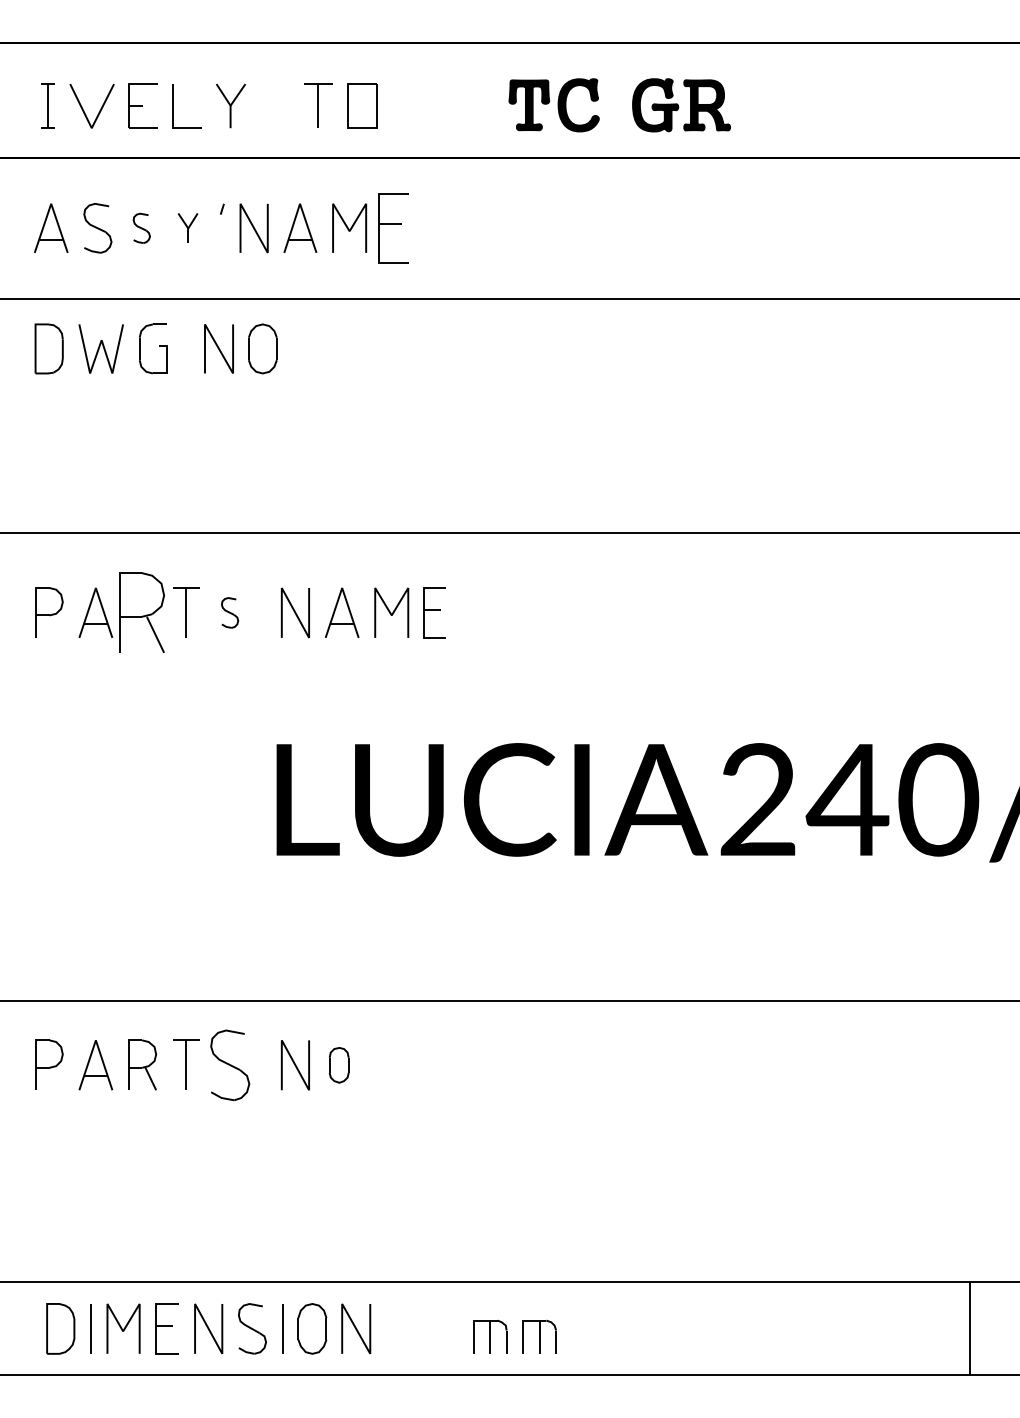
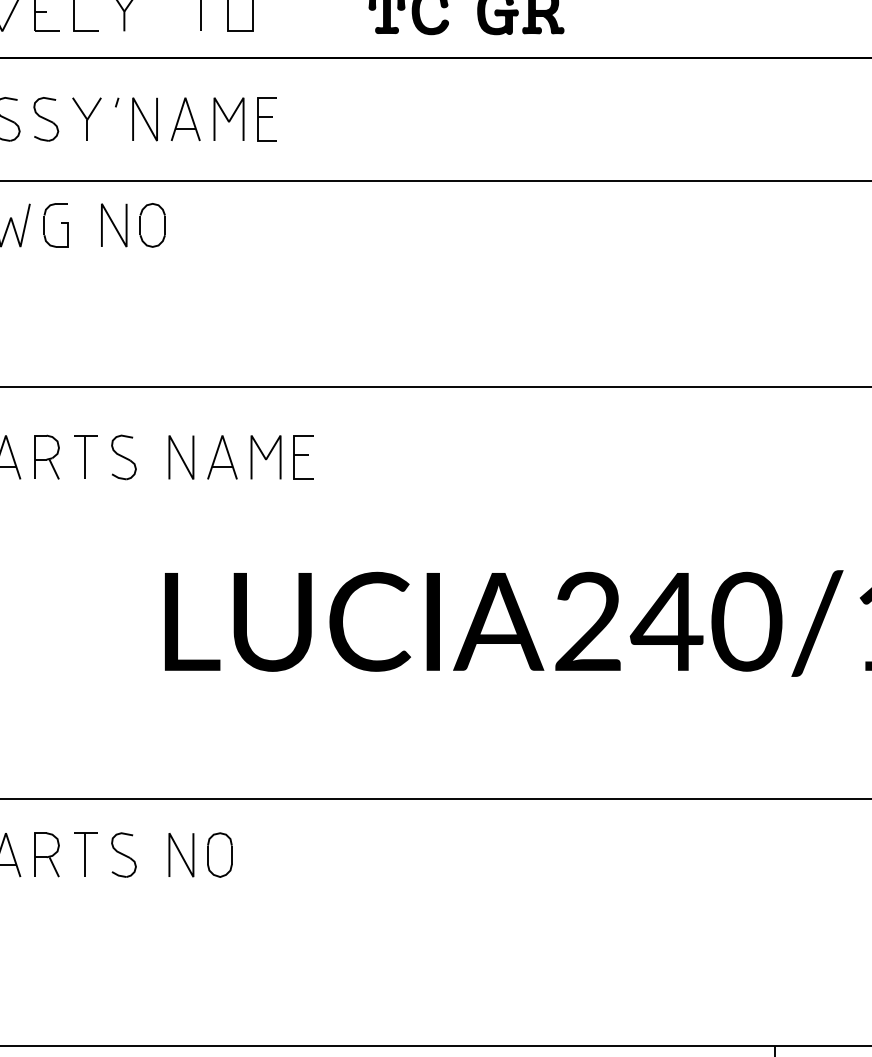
part: (187, 227) -> (86, 118), size x1.67
part: (141, 228) -> (46, 119), size x1.67
part: (392, 228) -> (266, 119), size x0.71
part: (142, 612) -> (46, 457), size x0.62
part: (229, 612) -> (123, 457), size x1.67
part: (229, 1064) -> (123, 854), size x0.71
part: (338, 1065) -> (219, 855), size x1.43

